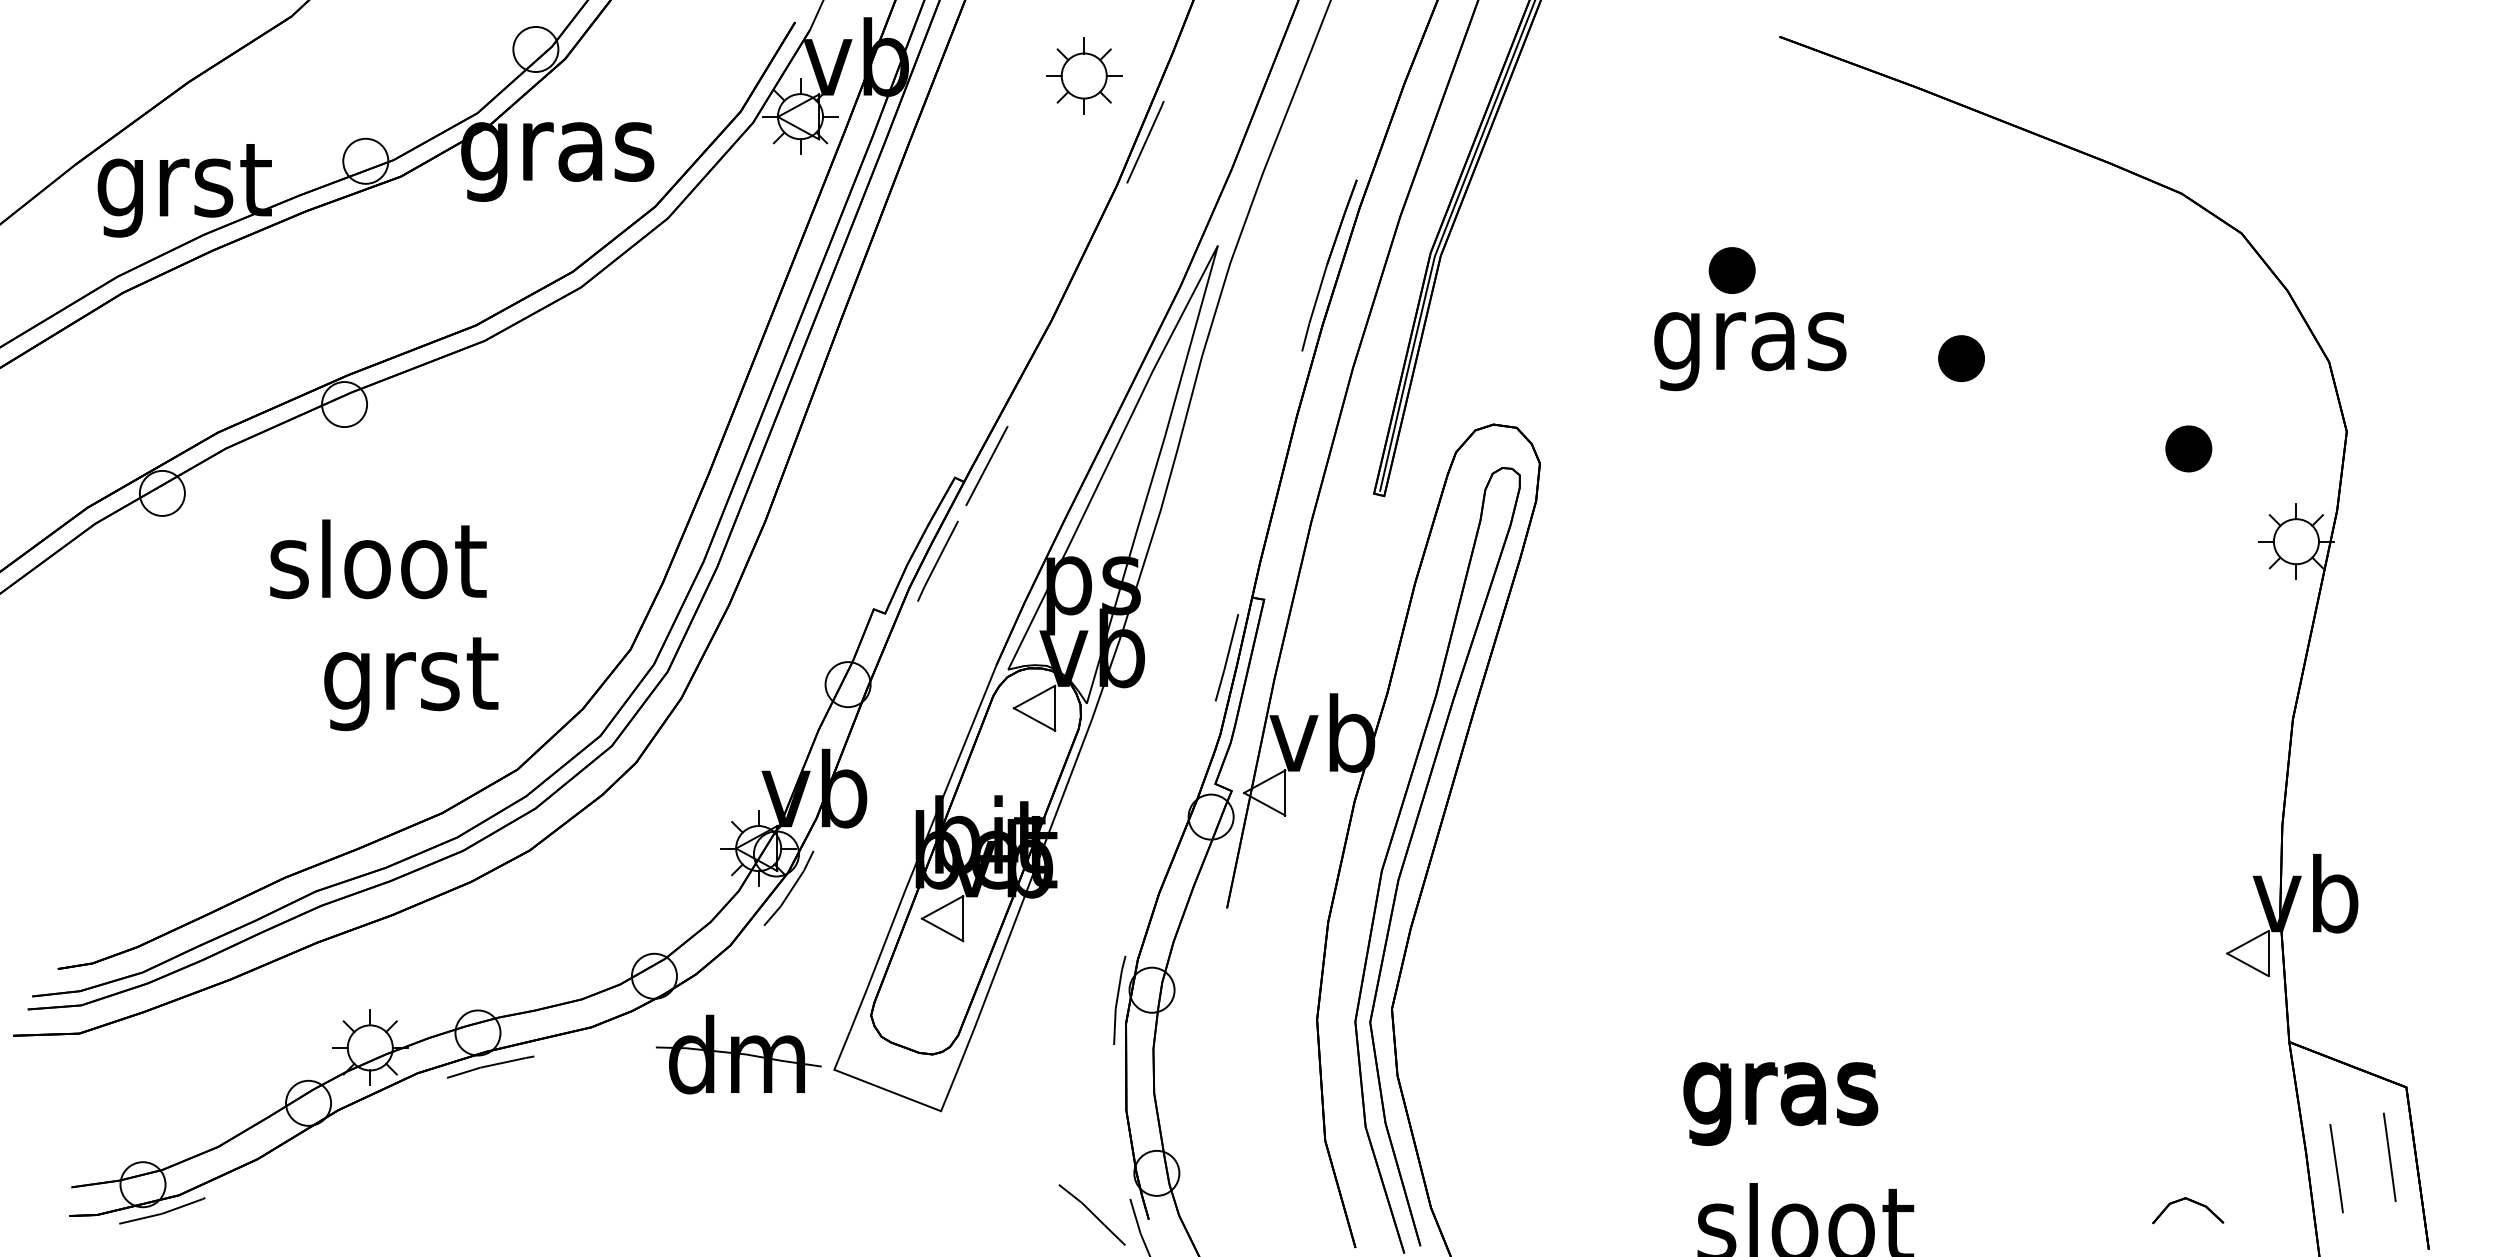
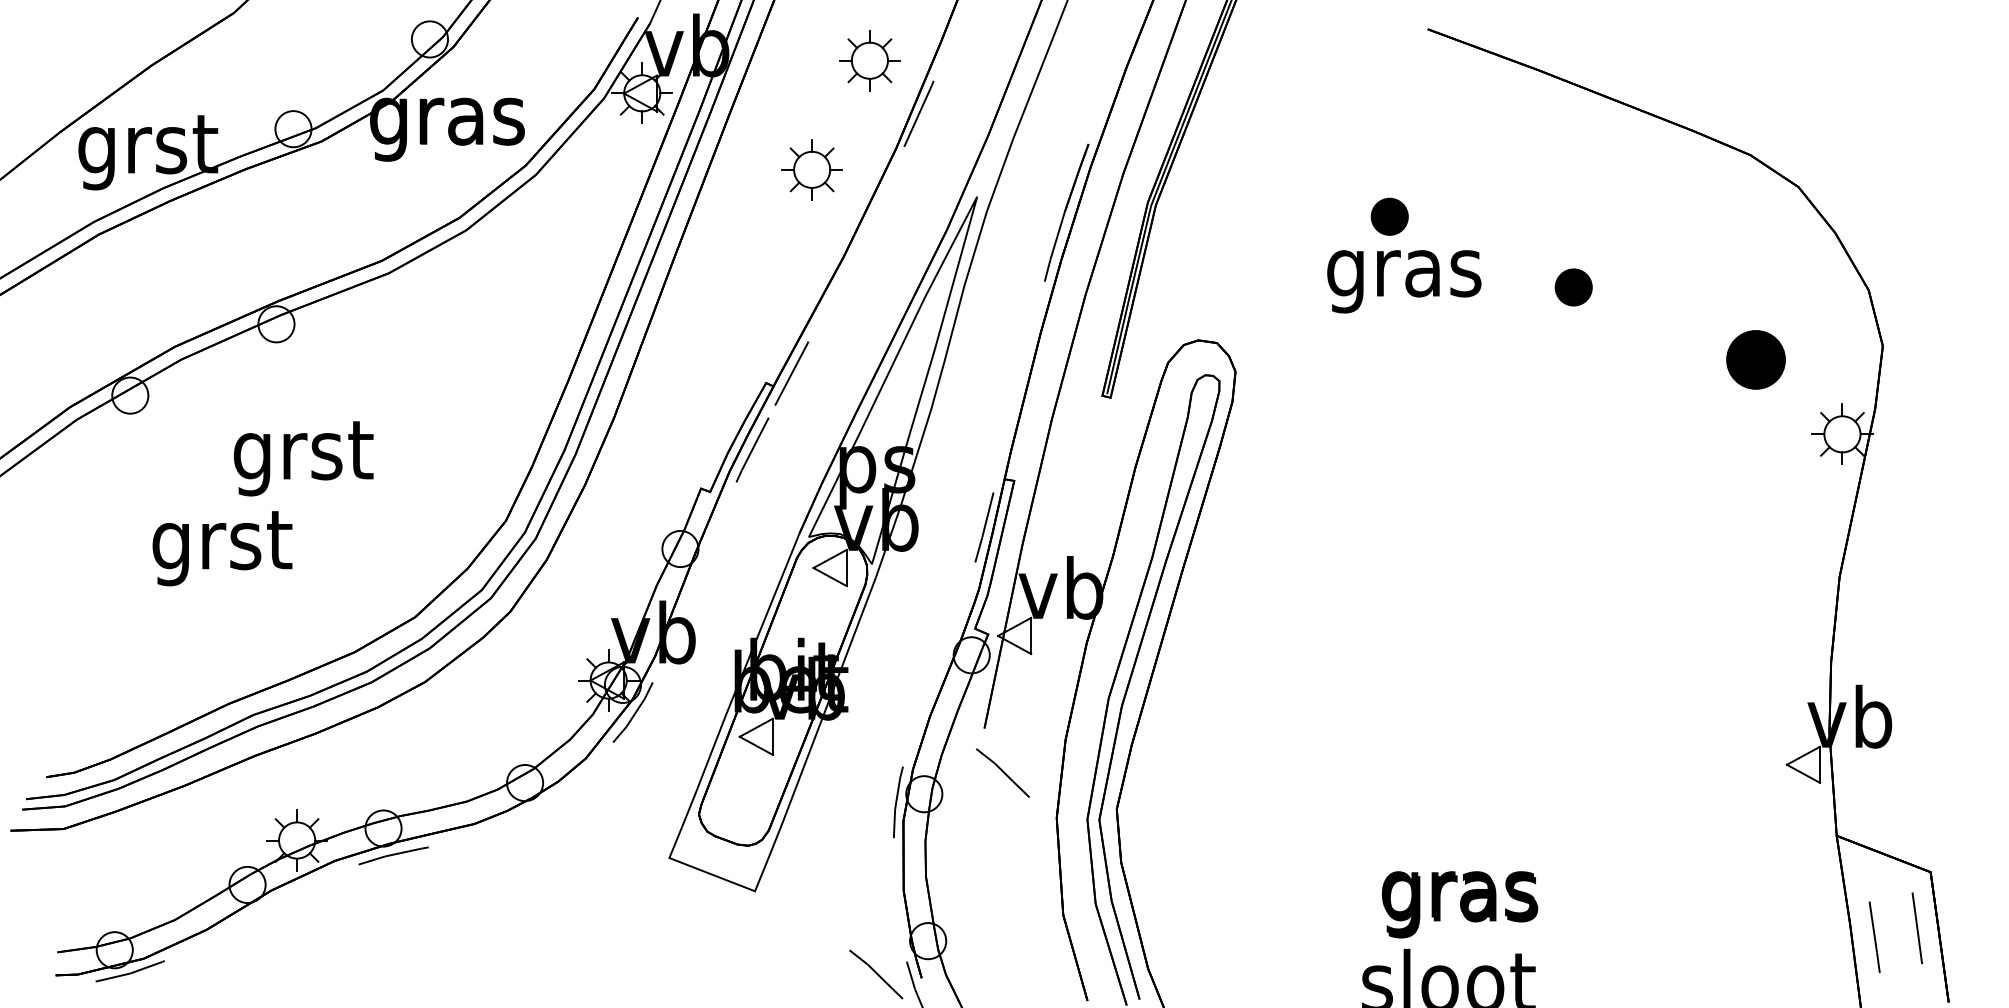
part: (1012, 211) -> (812, 169), added
part: (2188, 448) -> (1755, 359), size x1.6
text: (378, 569) -> (303, 456), sloot -> grst
text: (411, 684) -> (222, 548), moved
curve: (1249, 962) -> (1002, 771), added
part: (738, 1054) -> (592, 845), removed
text: (1780, 1103) -> (1459, 904), moved
part: (2192, 1202) -> (1759, 964), removed

